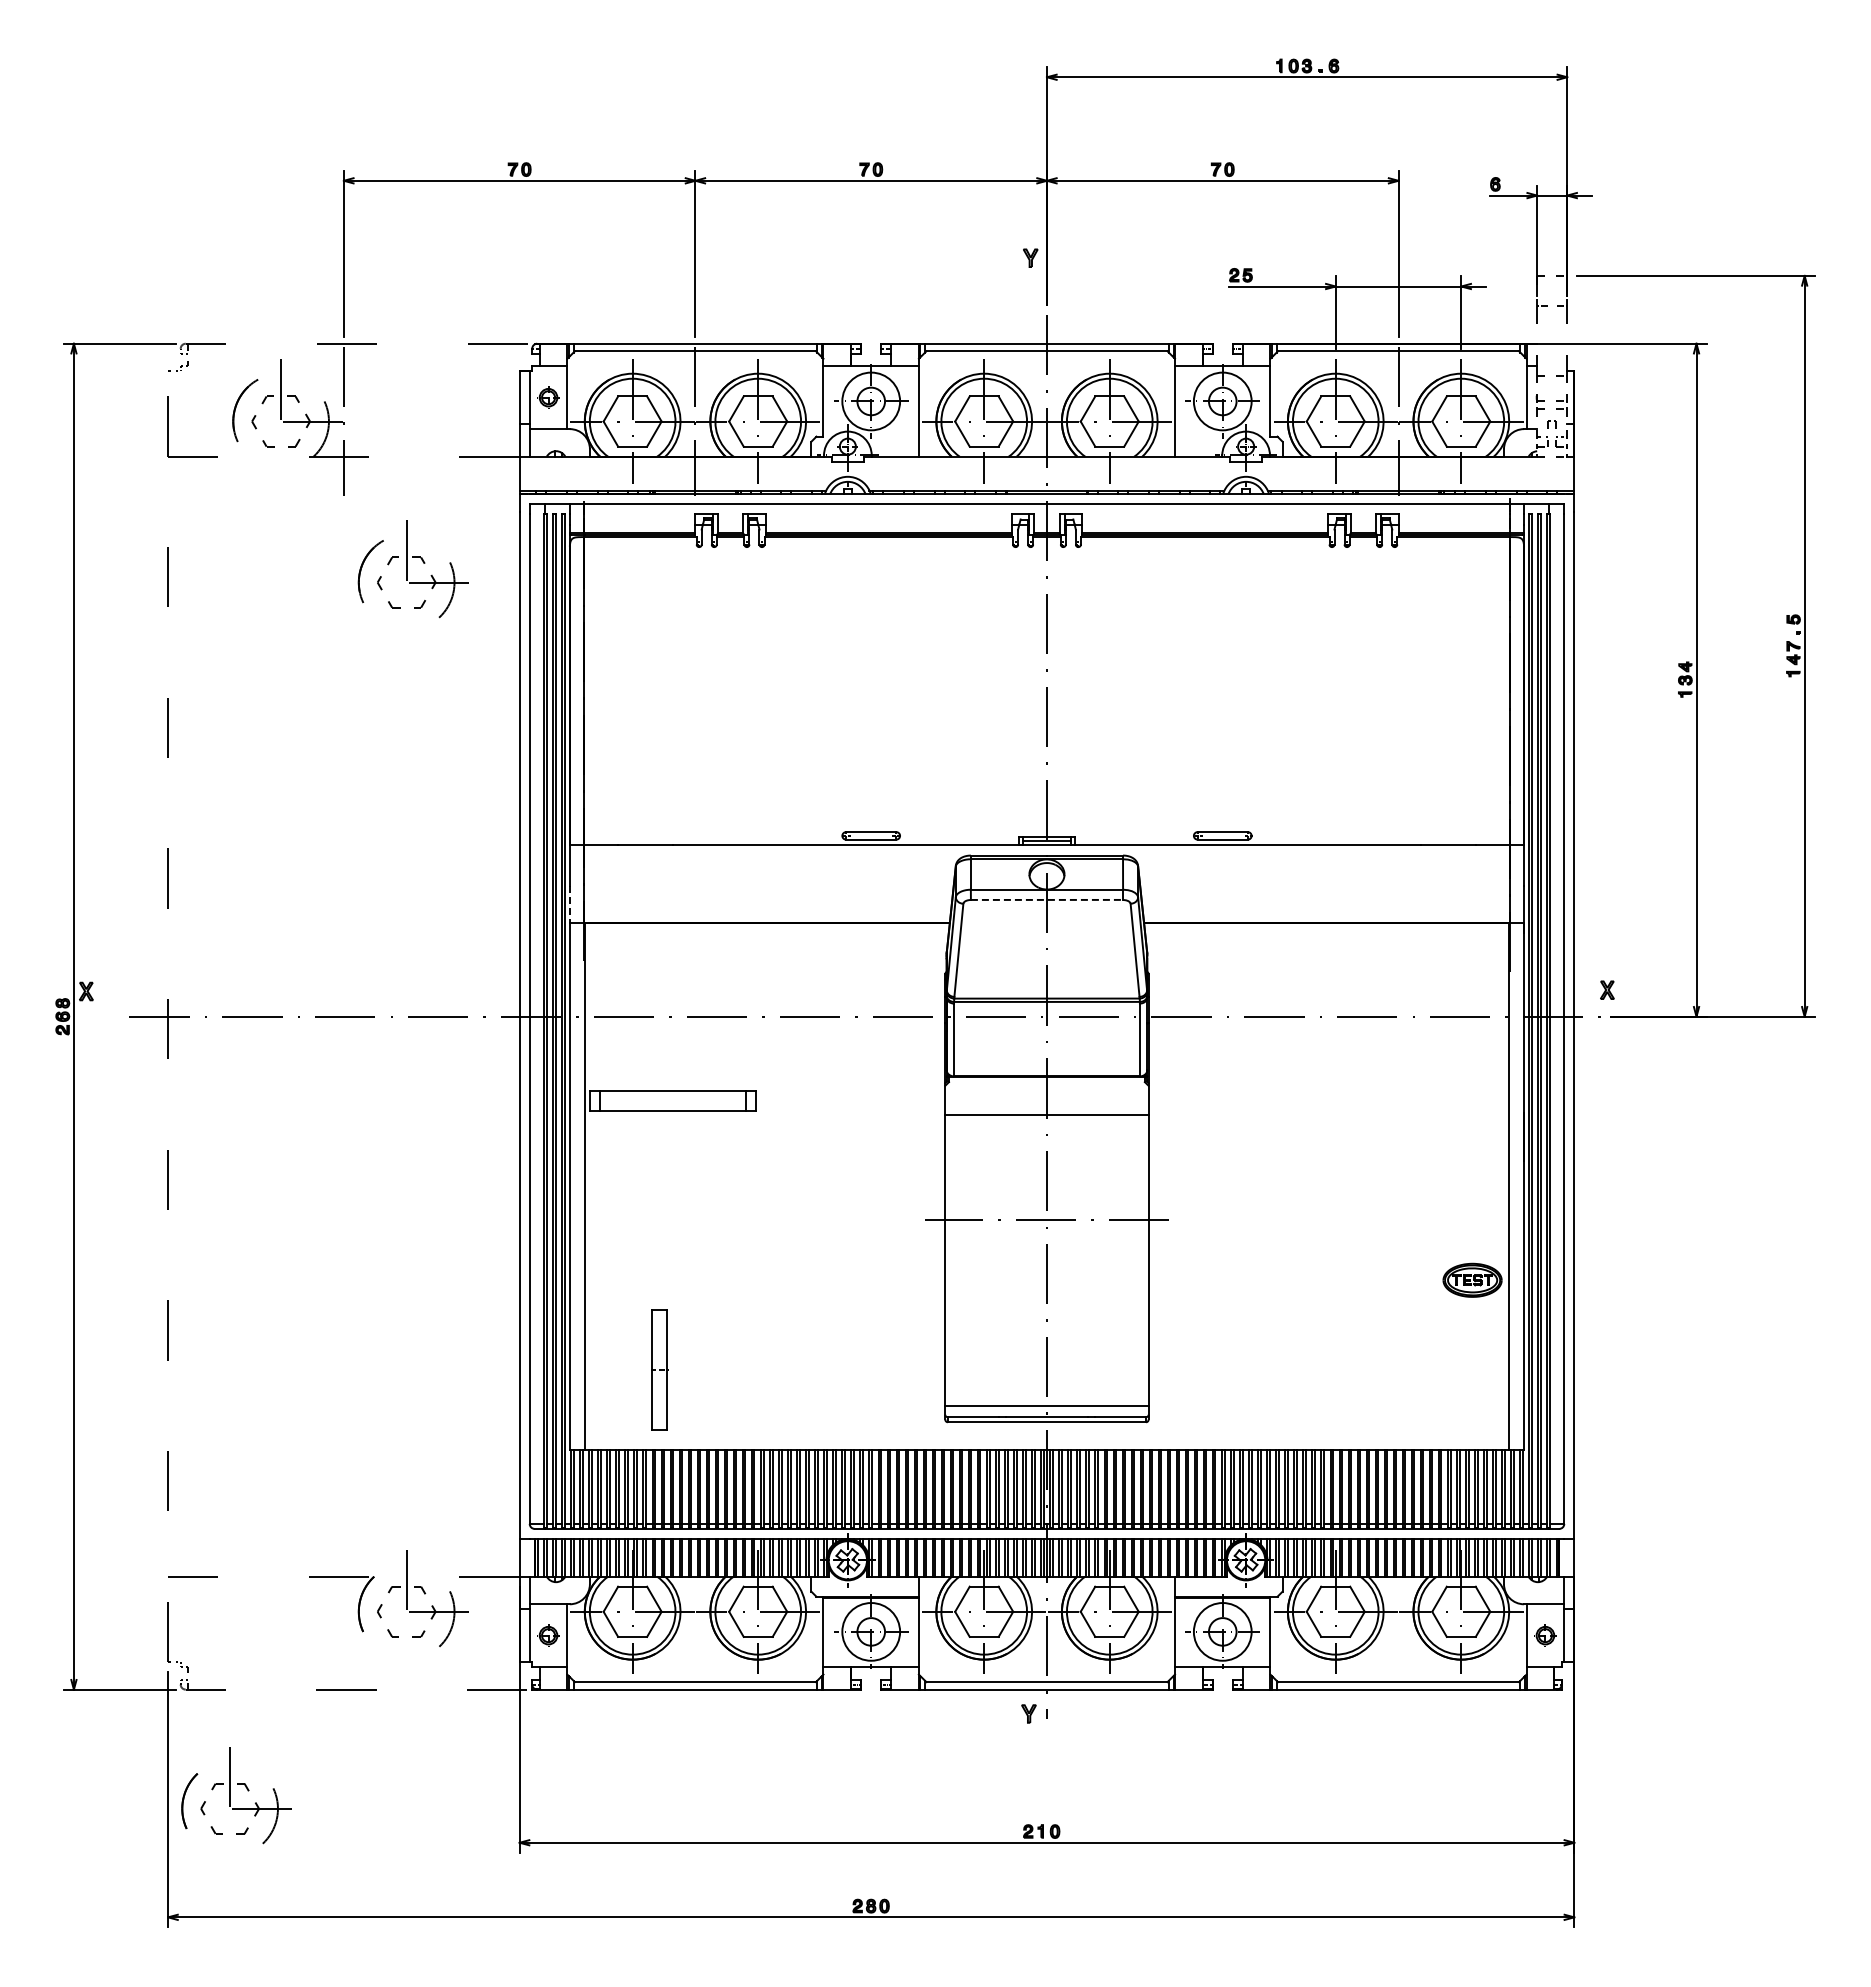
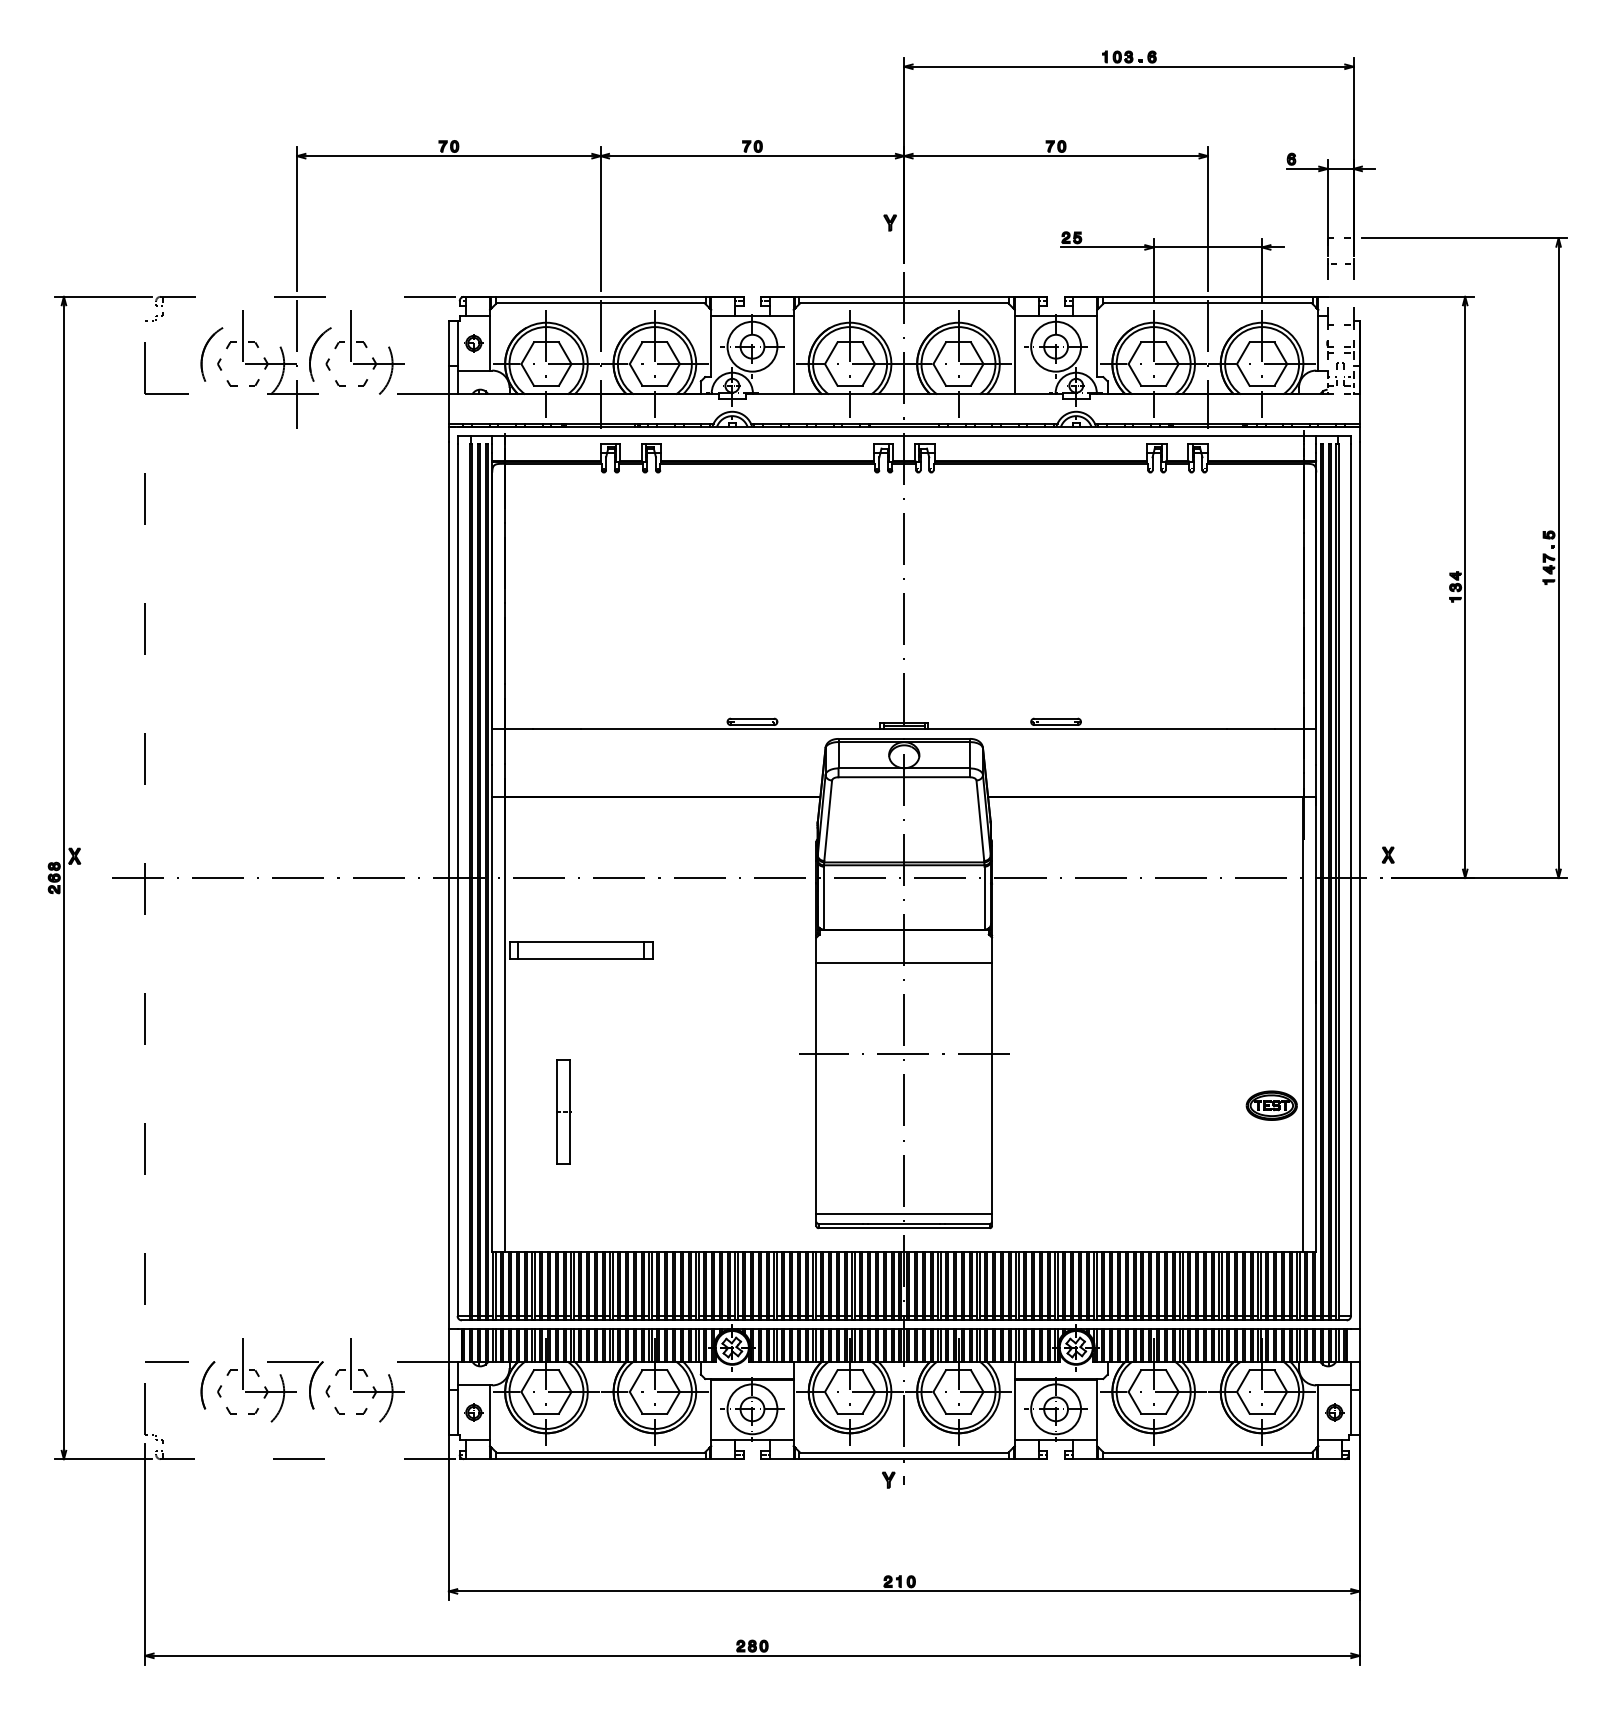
part: (412, 569) -> (356, 352), moved
line: (1047, 899) -> (904, 776), dashed -> solid
line: (569, 904) -> (491, 781), dashed -> solid
part: (659, 1369) -> (563, 1111), moved
part: (236, 1795) -> (248, 1380), moved

